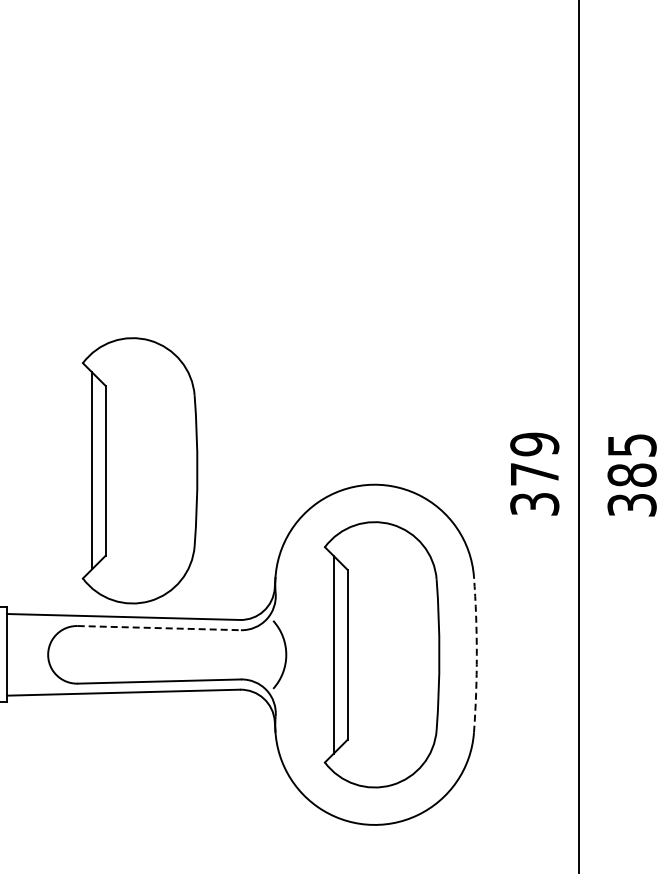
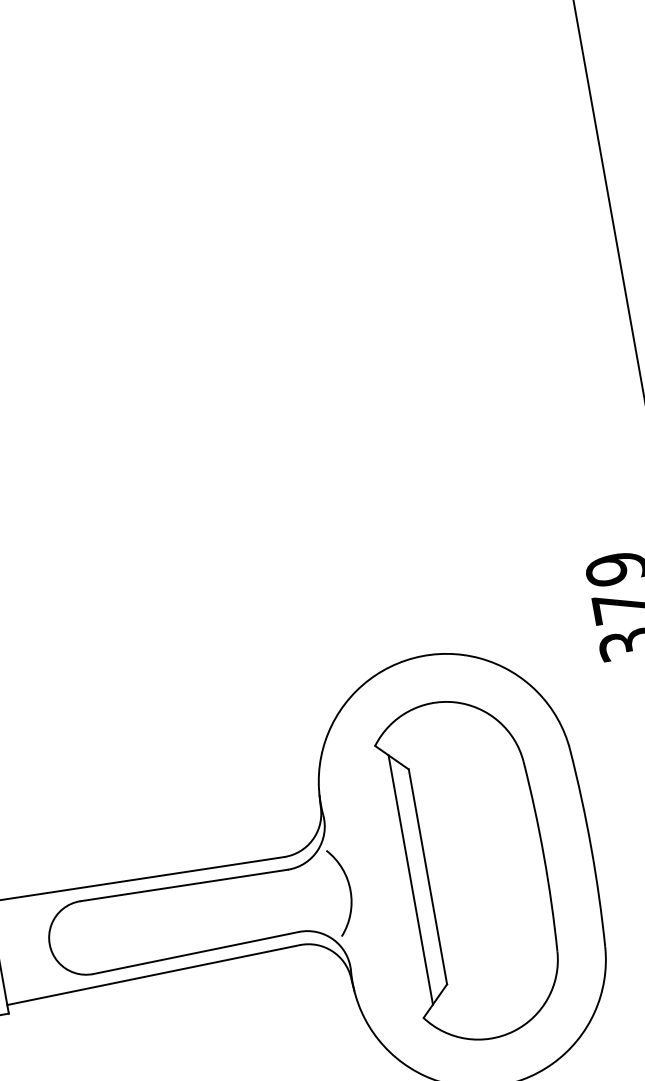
part: (139, 470) -> (123, 690), removed
line: (159, 628) -> (184, 885), dashed -> solid
arc: (476, 654) -> (590, 847), dashed -> solid

